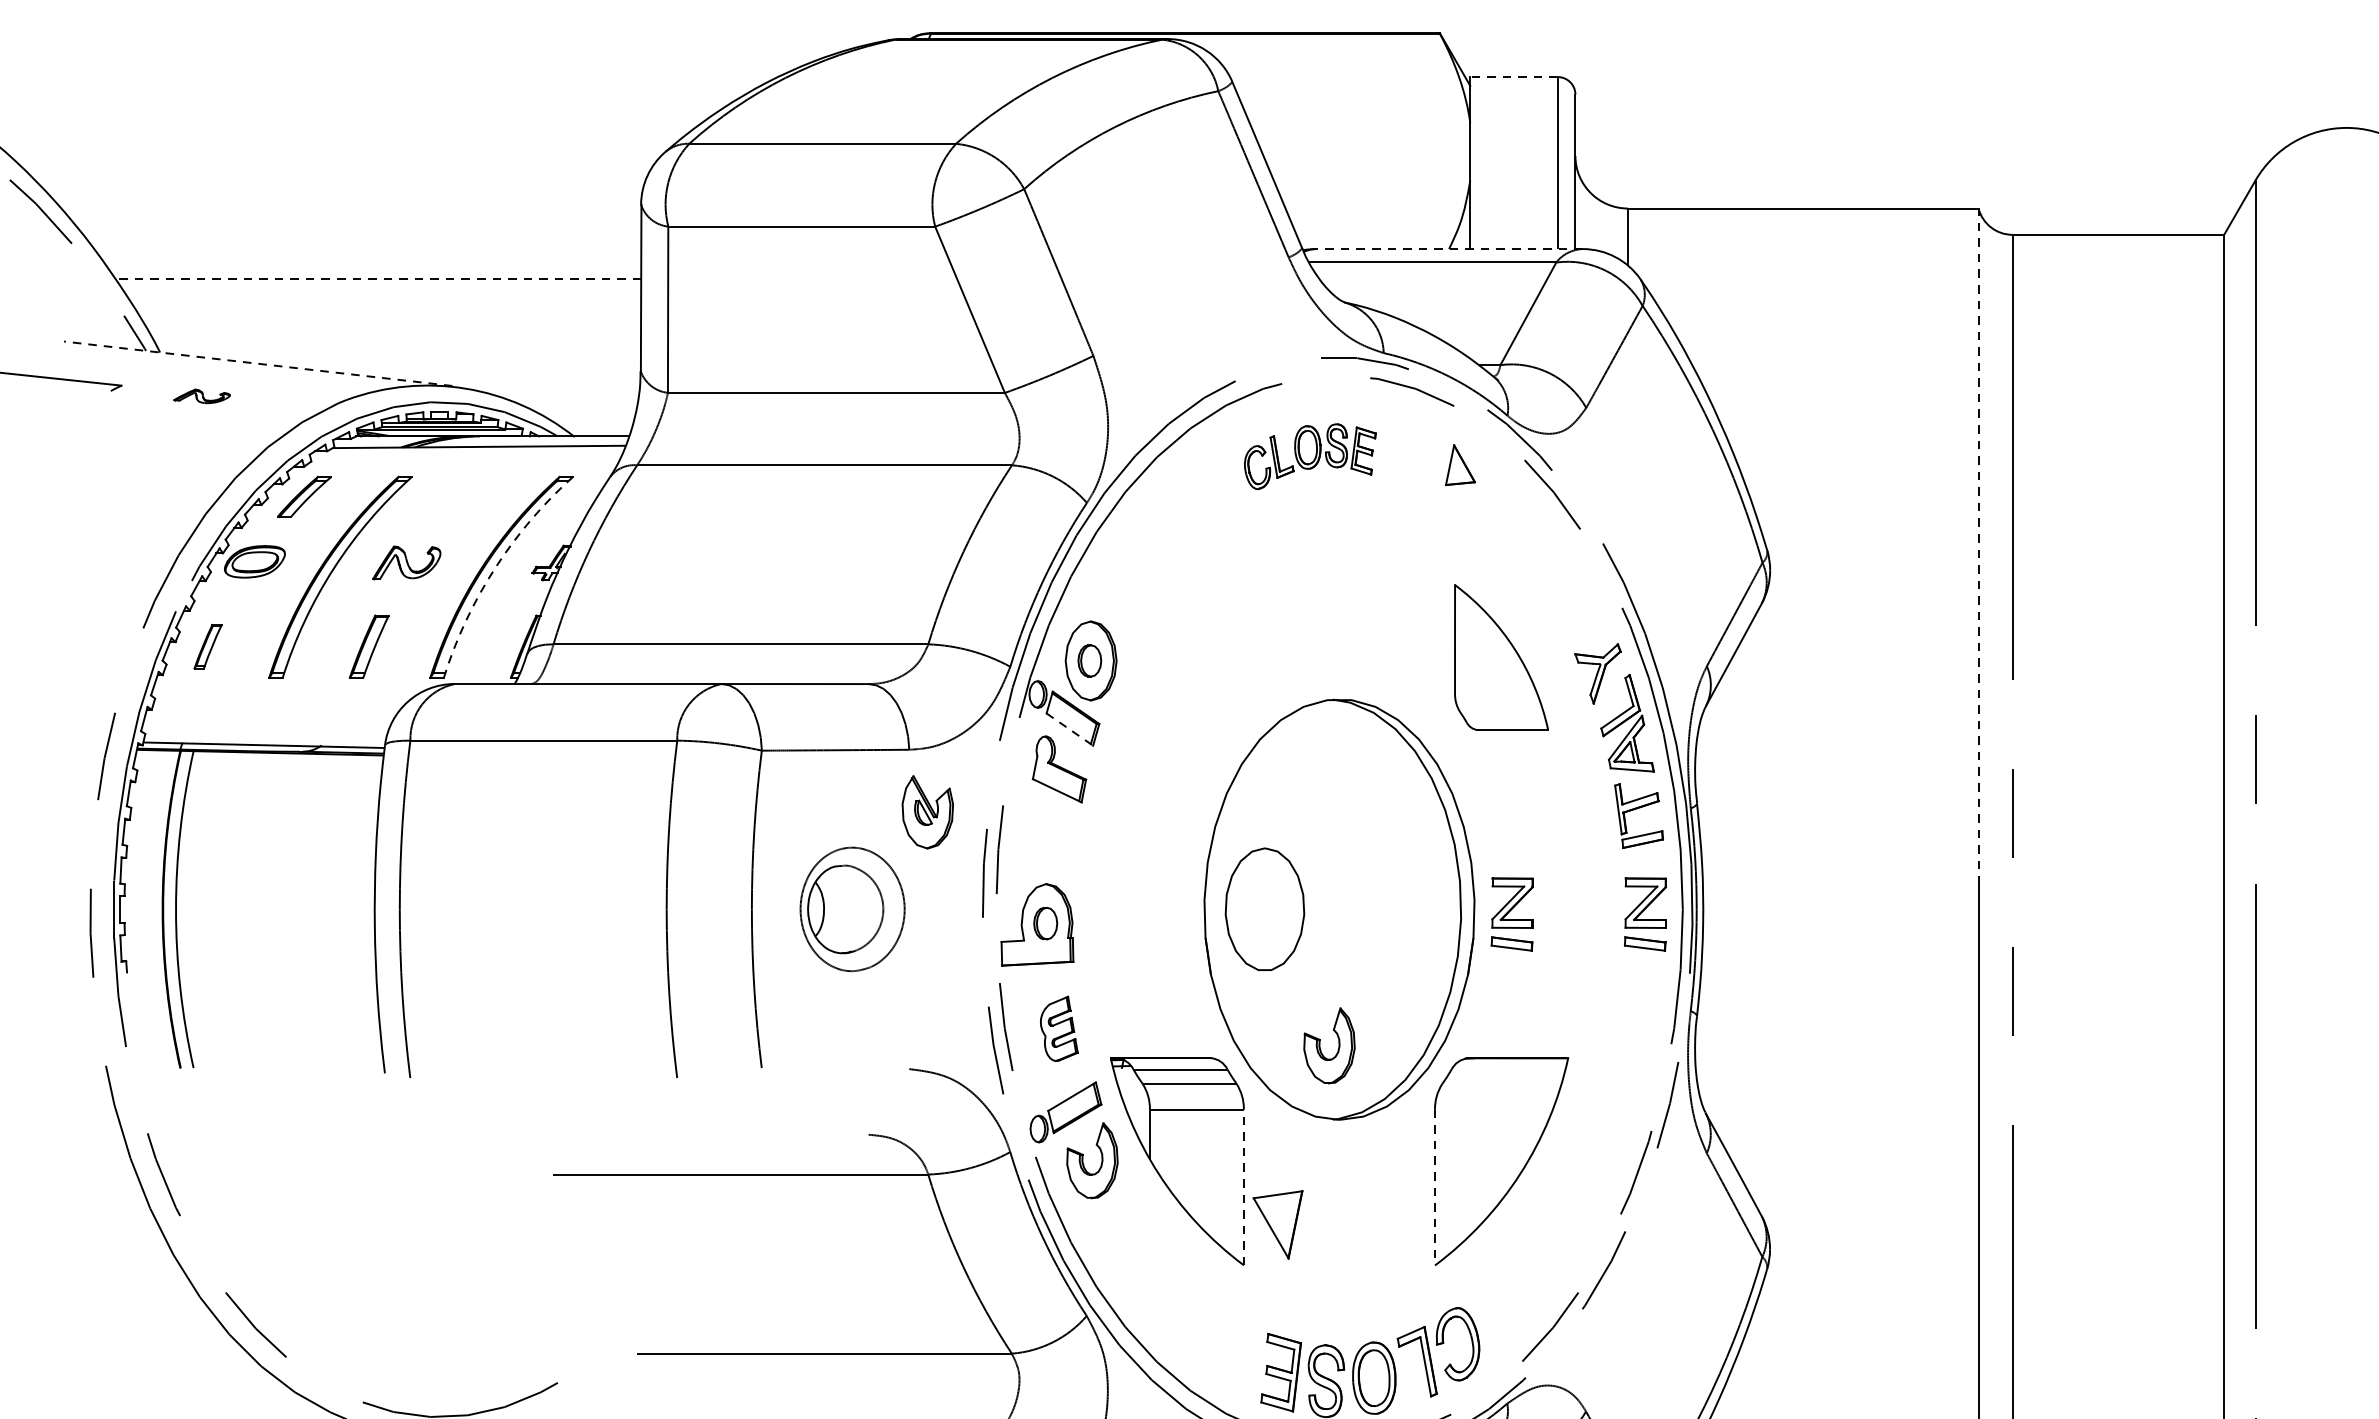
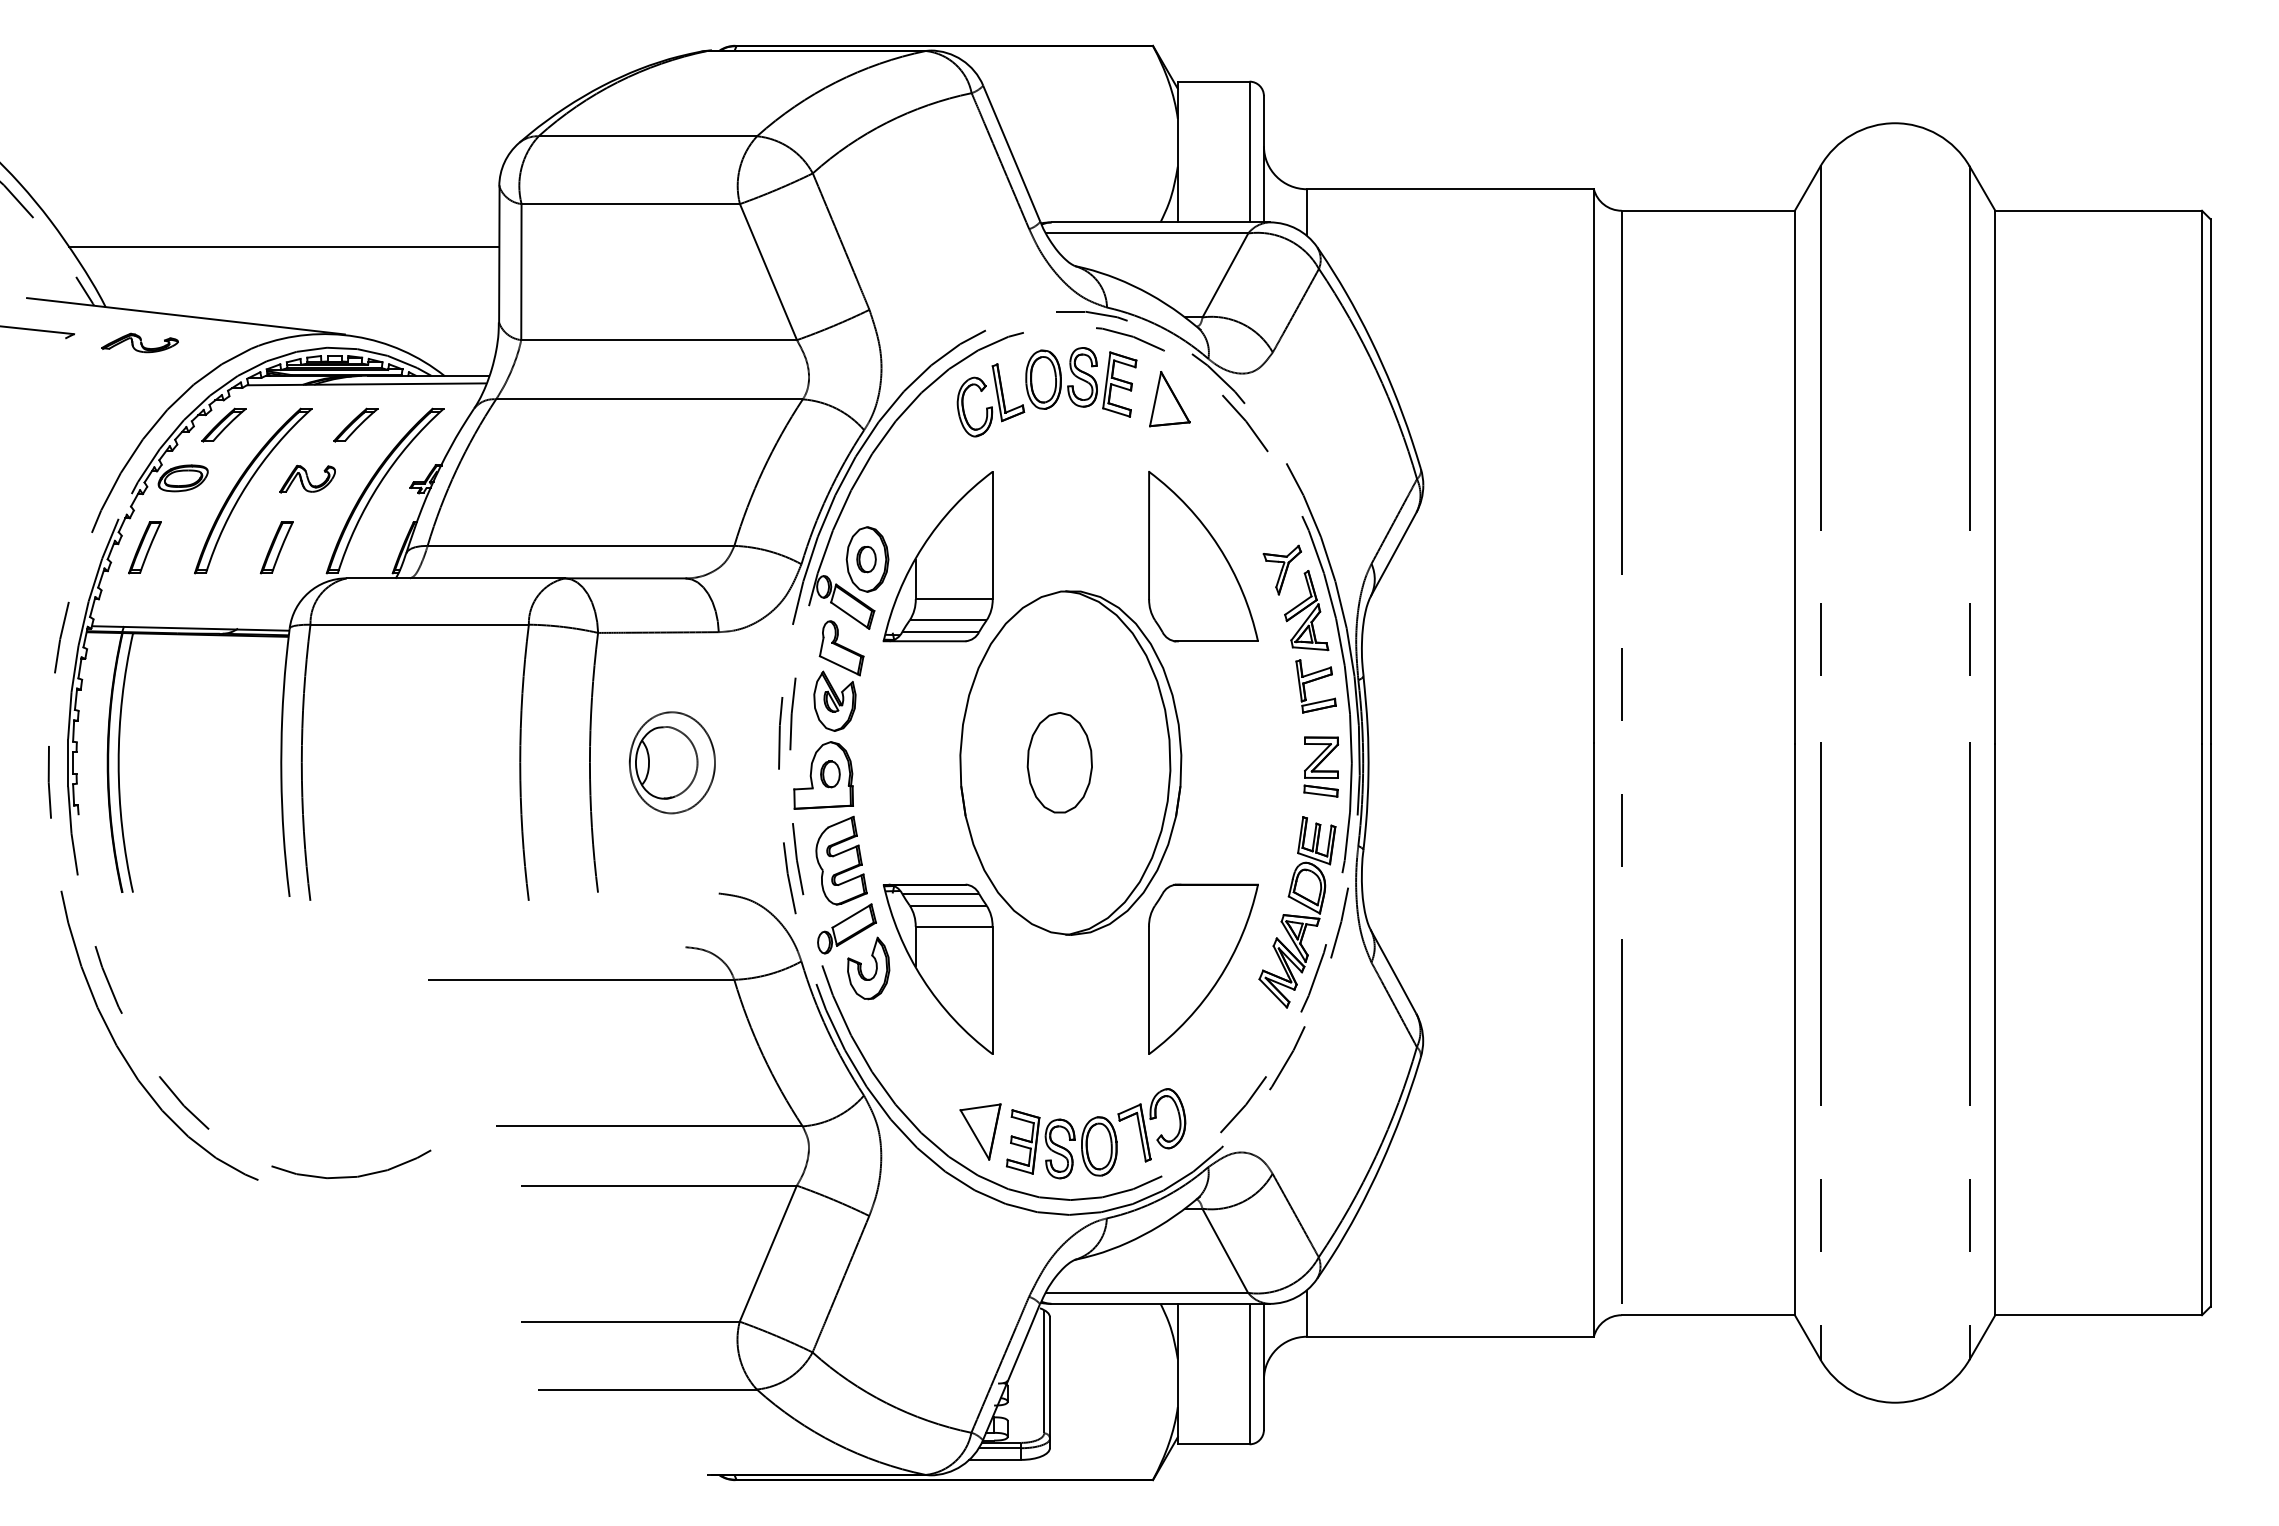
line: (1513, 76) -> (1213, 81), dashed -> solid
line: (1449, 249) -> (1160, 222), dashed -> solid
line: (377, 278) -> (283, 246), dashed -> solid
line: (257, 364) -> (185, 316), dashed -> solid
part: (201, 395) -> (139, 342), size x1.67
part: (1309, 456) -> (1046, 392), size x1.67
part: (1460, 465) -> (1169, 399), size x1.67
part: (465, 496) -> (355, 424), added
line: (1978, 547) -> (1593, 466), dashed -> solid
arc: (494, 568) -> (379, 483), dashed -> solid
part: (207, 646) -> (144, 547), size x1.43
part: (1176, 657) -> (937, 556), added
part: (1501, 657) -> (1203, 556), size x1.43
line: (1070, 729) -> (850, 615), dashed -> solid
part: (927, 811) -> (834, 700), moved
part: (1264, 909) -> (1059, 762), moved
part: (1512, 913) -> (1212, 766), removed
part: (1059, 1028) -> (841, 860), size x1.67
part: (1320, 1045) -> (1055, 874), removed
part: (1616, 1092) -> (1297, 912), added
line: (1243, 1187) -> (992, 990), dashed -> solid
line: (1435, 1187) -> (1149, 990), dashed -> solid
part: (1277, 1224) -> (980, 1131), moved

